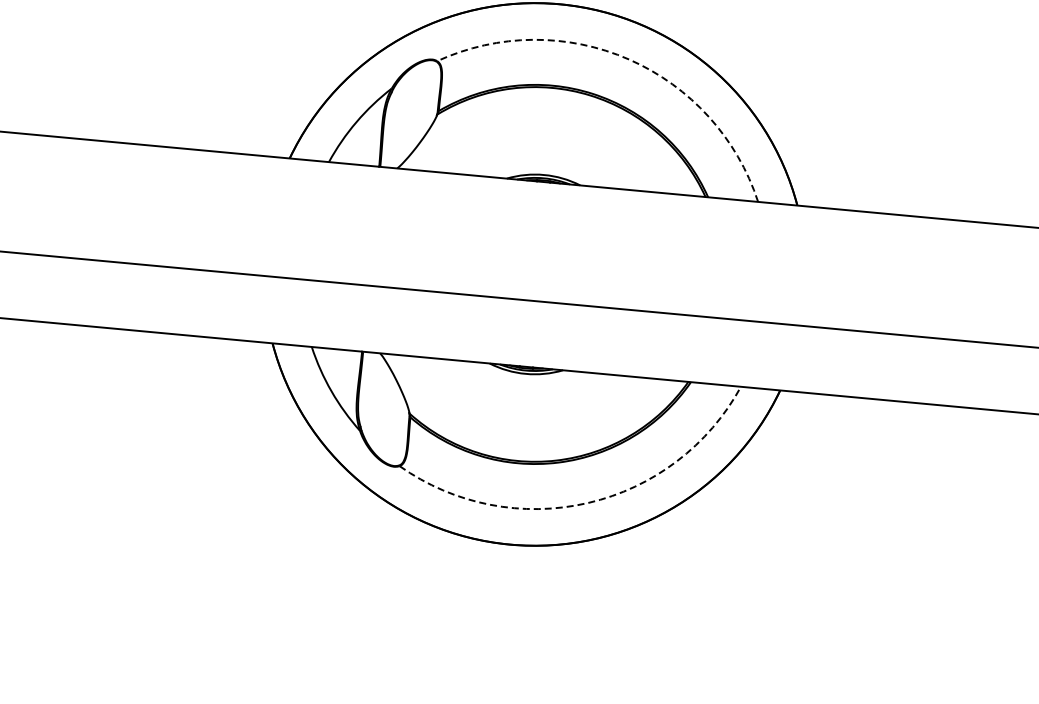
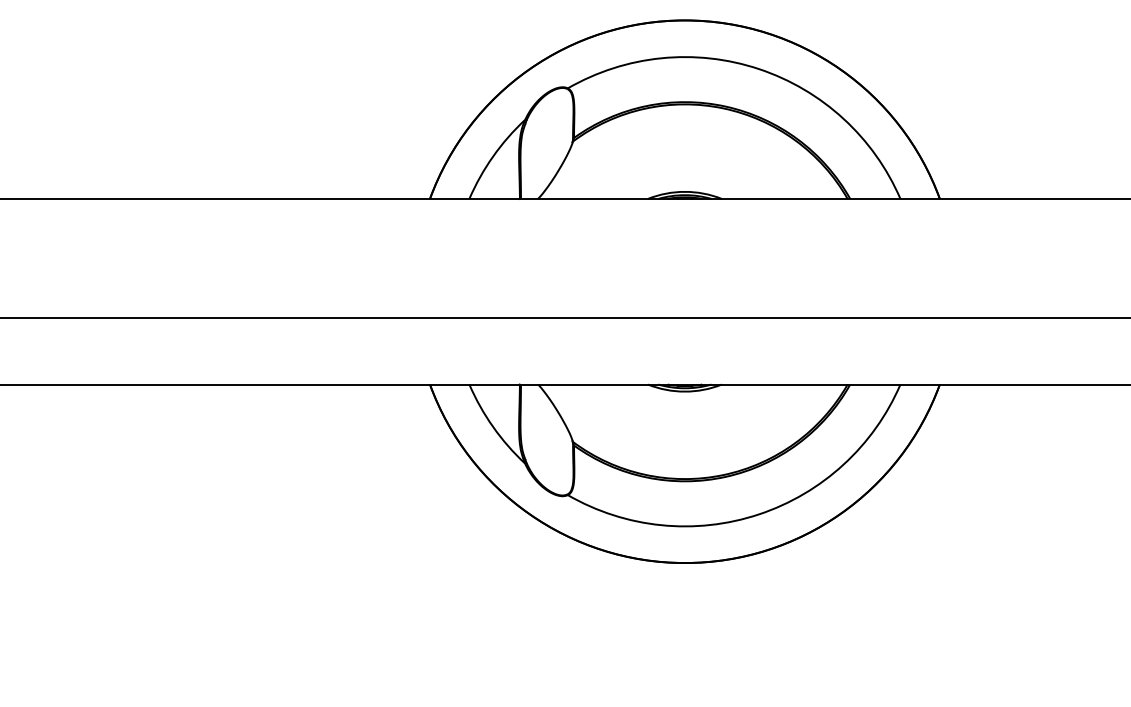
arc: (628, 59) -> (758, 69), dashed -> solid
arc: (587, 503) -> (758, 514), dashed -> solid

